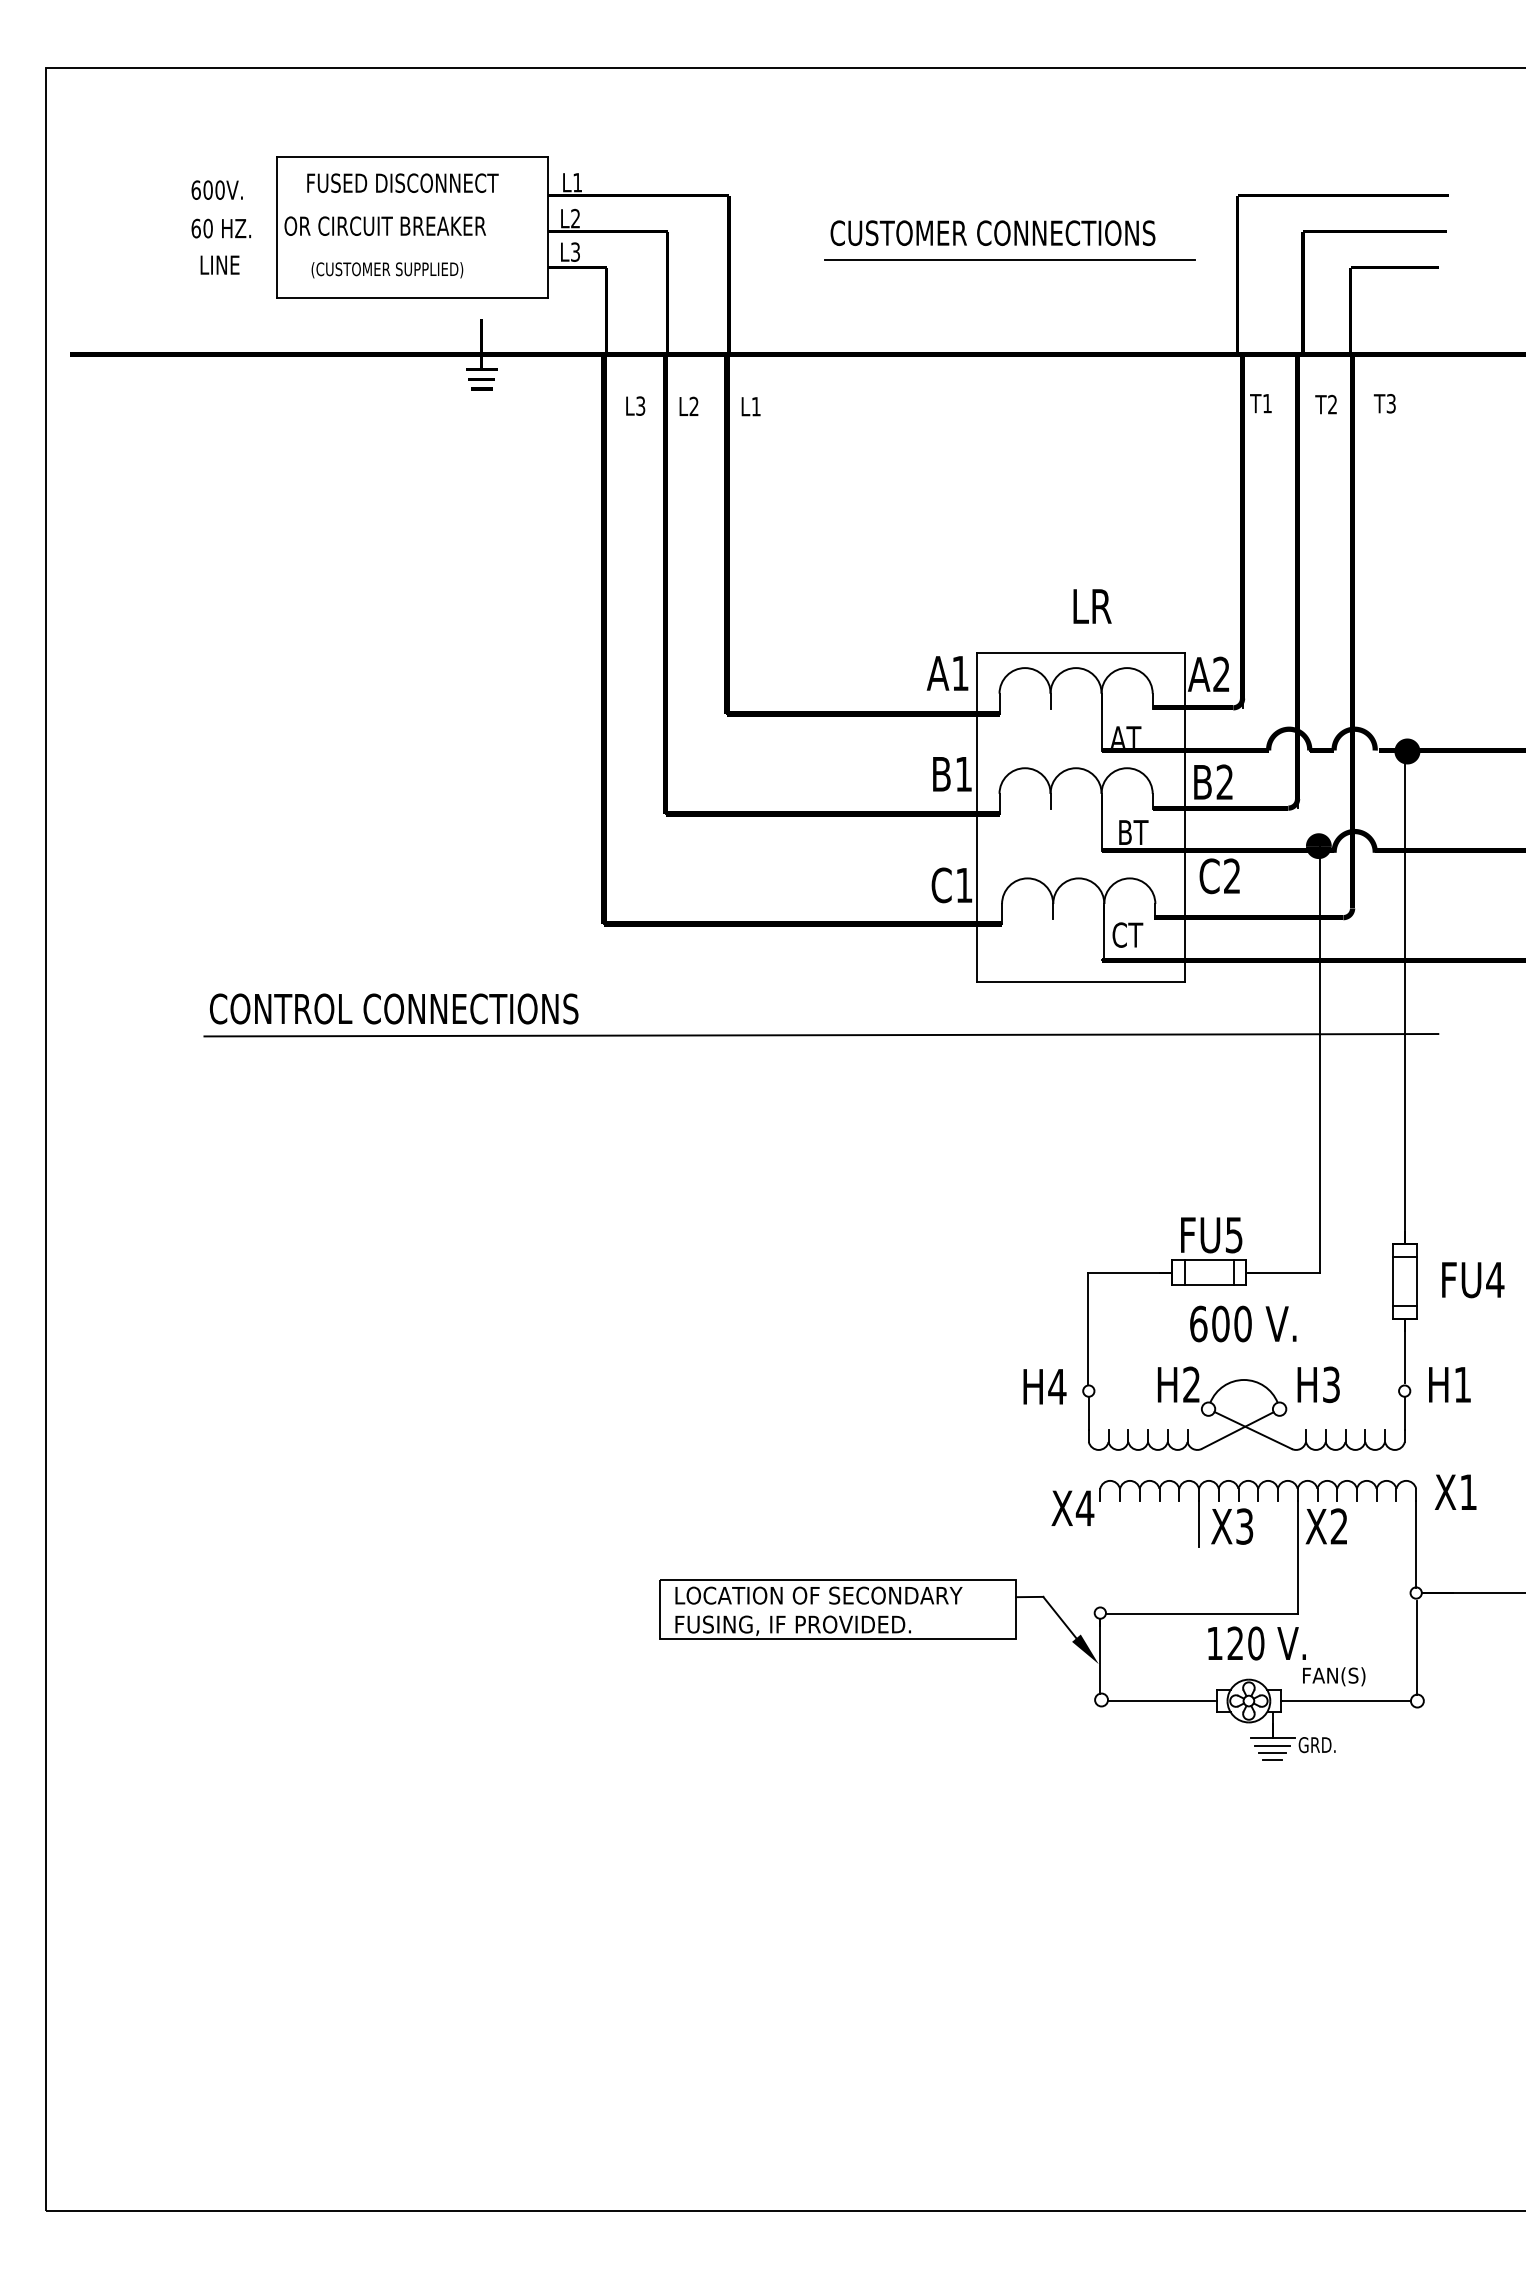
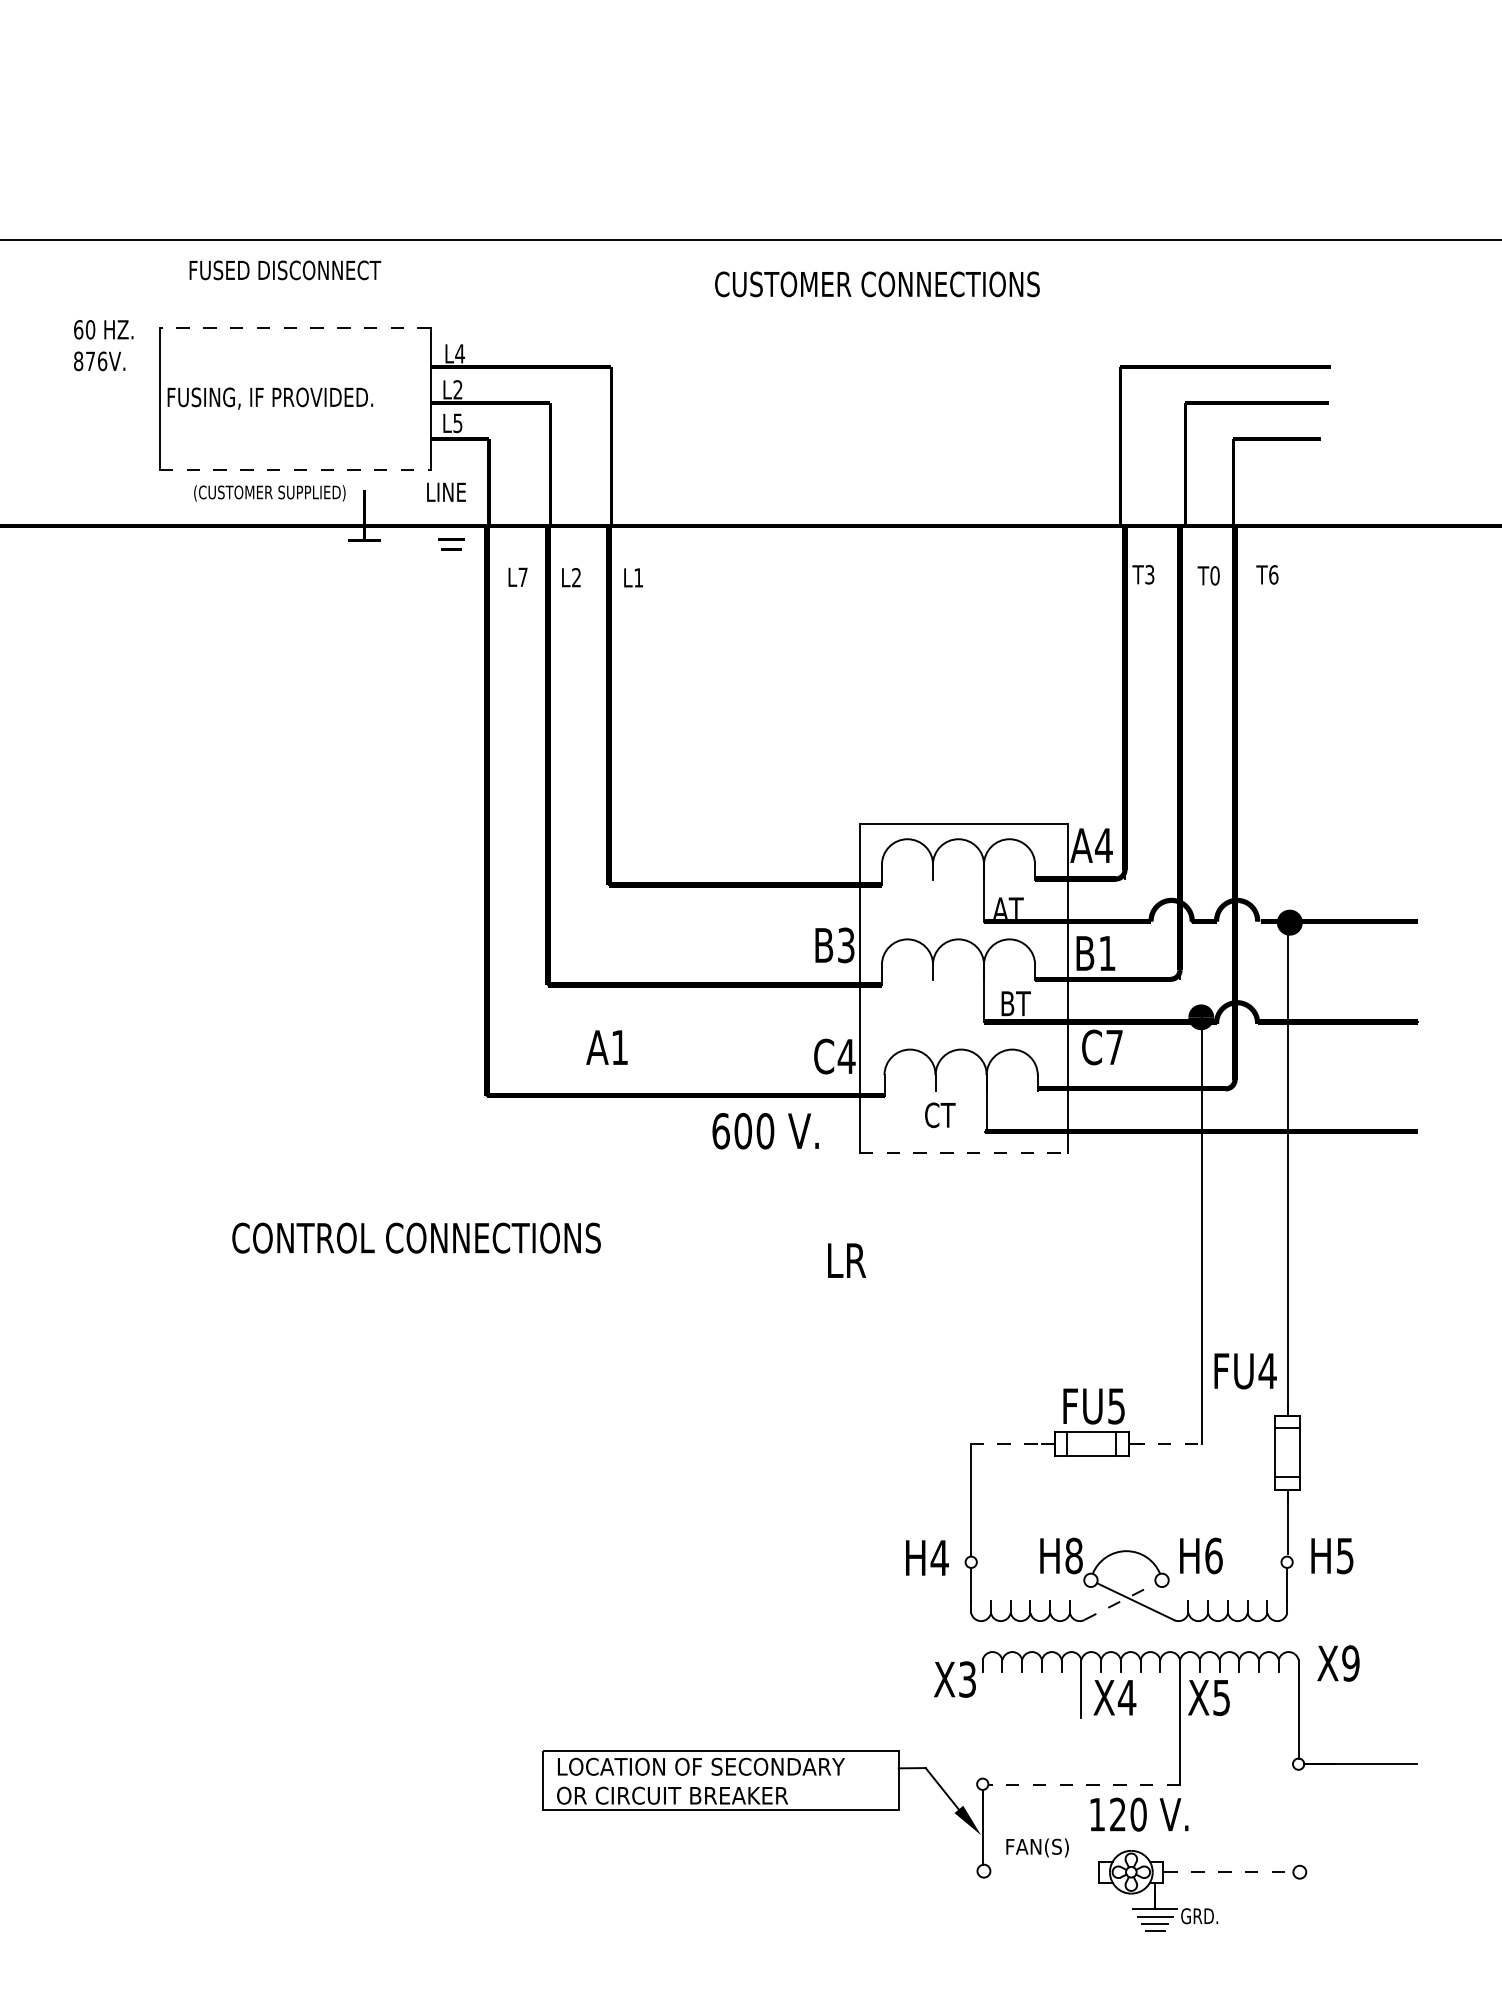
line: (412, 156) -> (294, 327), solid -> dashed
text: (402, 182) -> (284, 269), moved
text: (577, 182) -> (459, 353), L1 -> L4
text: (207, 189) -> (89, 360), 600V. -> 876V.
text: (387, 227) -> (269, 398), OR CIRCUIT BREAKER -> FUSING, IF PROVIDED.
text: (220, 228) -> (102, 329), moved
text: (992, 232) -> (876, 283), moved
text: (575, 251) -> (457, 422), L3 -> L5
line: (1009, 259) -> (891, 430), removed
text: (219, 264) -> (445, 491), moved
text: (387, 270) -> (269, 493), moved
line: (412, 298) -> (294, 469), solid -> dashed
part: (481, 384) -> (450, 544), moved
text: (1267, 403) -> (1149, 574), T1 -> T3
text: (1391, 403) -> (1273, 574), T3 -> T6
text: (1332, 404) -> (1214, 575), T2 -> T0
text: (640, 405) -> (522, 576), L3 -> L7
text: (1092, 606) -> (846, 1260), moved
text: (947, 673) -> (606, 1047), moved
text: (1221, 673) -> (1103, 844), A2 -> A4
text: (963, 774) -> (845, 945), B1 -> B3
text: (1224, 781) -> (1106, 952), B2 -> B1
text: (1232, 875) -> (1114, 1046), C2 -> C7
text: (964, 885) -> (846, 1056), C1 -> C4
text: (1127, 934) -> (939, 1114), moved
line: (1081, 982) -> (963, 1153), solid -> dashed
text: (394, 1008) -> (416, 1237), moved
line: (821, 1035) -> (703, 1206), removed
line: (1130, 1272) -> (1012, 1443), solid -> dashed
line: (1284, 1272) -> (1166, 1443), solid -> dashed
text: (1473, 1280) -> (1245, 1371), moved
text: (1243, 1323) -> (765, 1130), moved
text: (1191, 1384) -> (1073, 1555), H2 -> H8
text: (1331, 1384) -> (1213, 1555), H3 -> H6
text: (1462, 1385) -> (1344, 1556), H1 -> H5
line: (1238, 1430) -> (1120, 1601), solid -> dashed
text: (1468, 1492) -> (1350, 1663), X1 -> X9
text: (1084, 1508) -> (966, 1679), X4 -> X3
text: (1244, 1526) -> (1126, 1697), X3 -> X4
text: (1338, 1526) -> (1220, 1697), X2 -> X5
line: (1201, 1613) -> (1083, 1784), solid -> dashed
text: (792, 1625) -> (674, 1796), FUSING, IF PROVIDED. -> OR CIRCUIT BREAKER
line: (1416, 1647) -> (1298, 1818), removed
text: (1334, 1676) -> (1037, 1847), moved
line: (1160, 1701) -> (1042, 1872), removed
line: (1347, 1701) -> (1229, 1872), solid -> dashed

